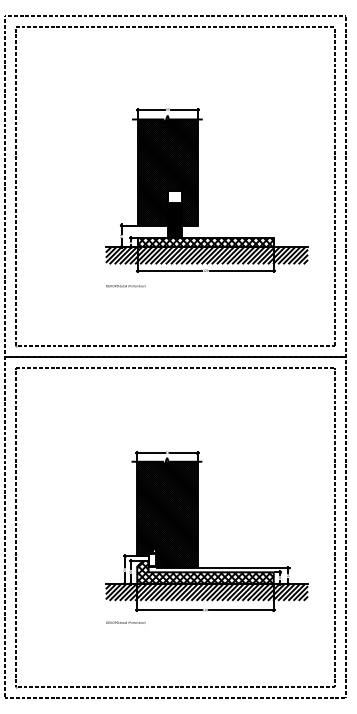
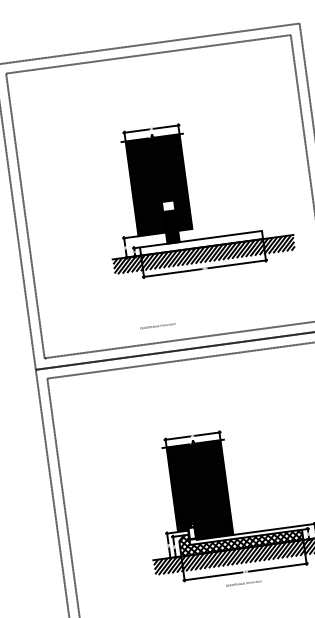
hatch: (205, 242) -> (201, 243), removed
text: (125, 286) -> (157, 326), moved
text: (125, 622) -> (243, 583), moved

